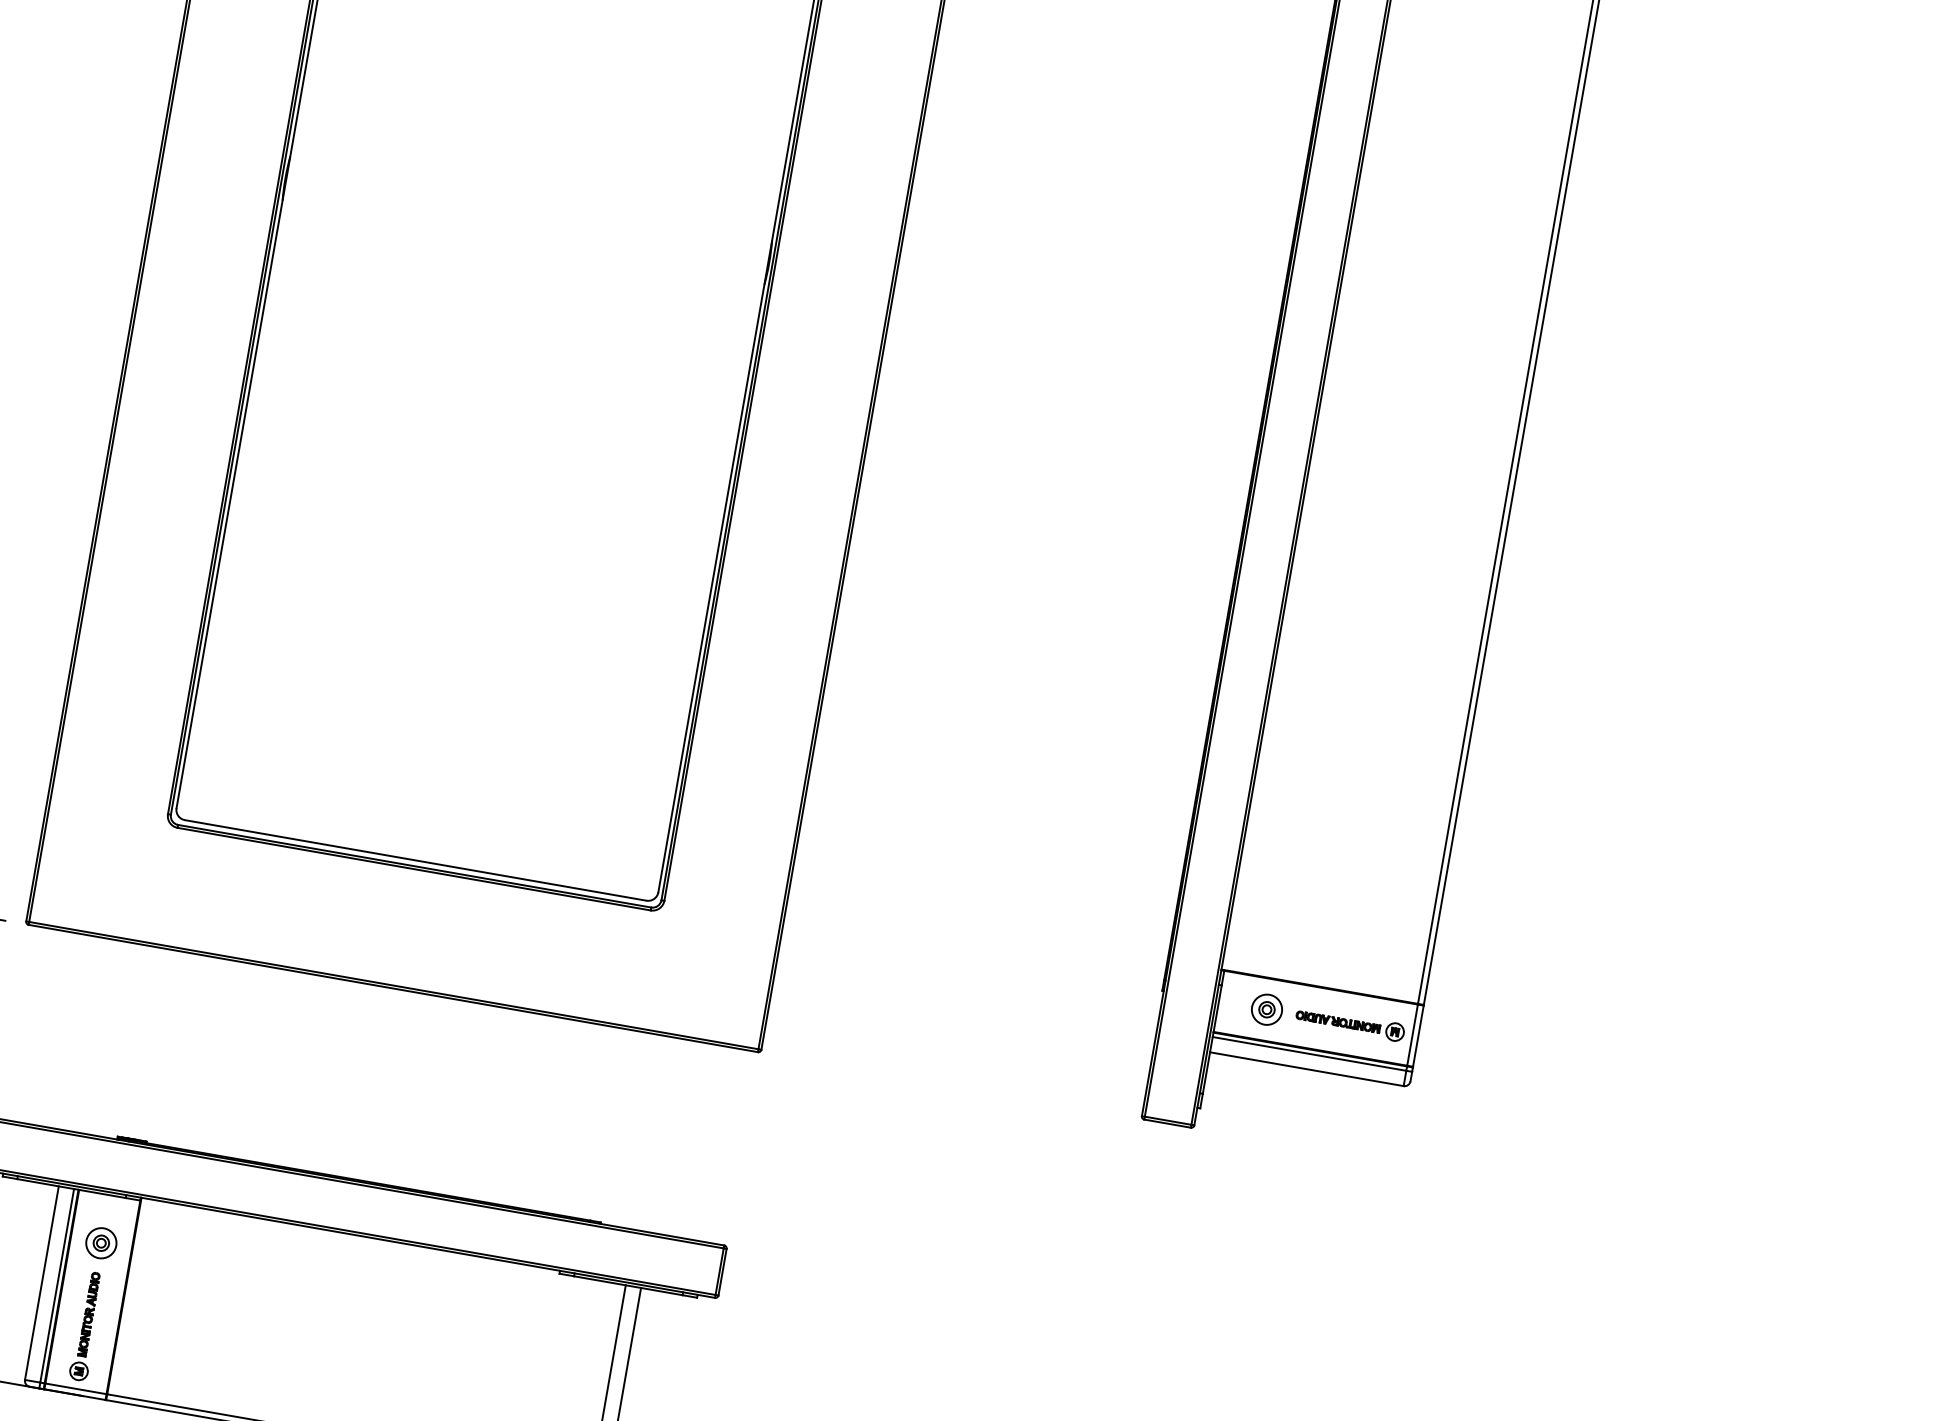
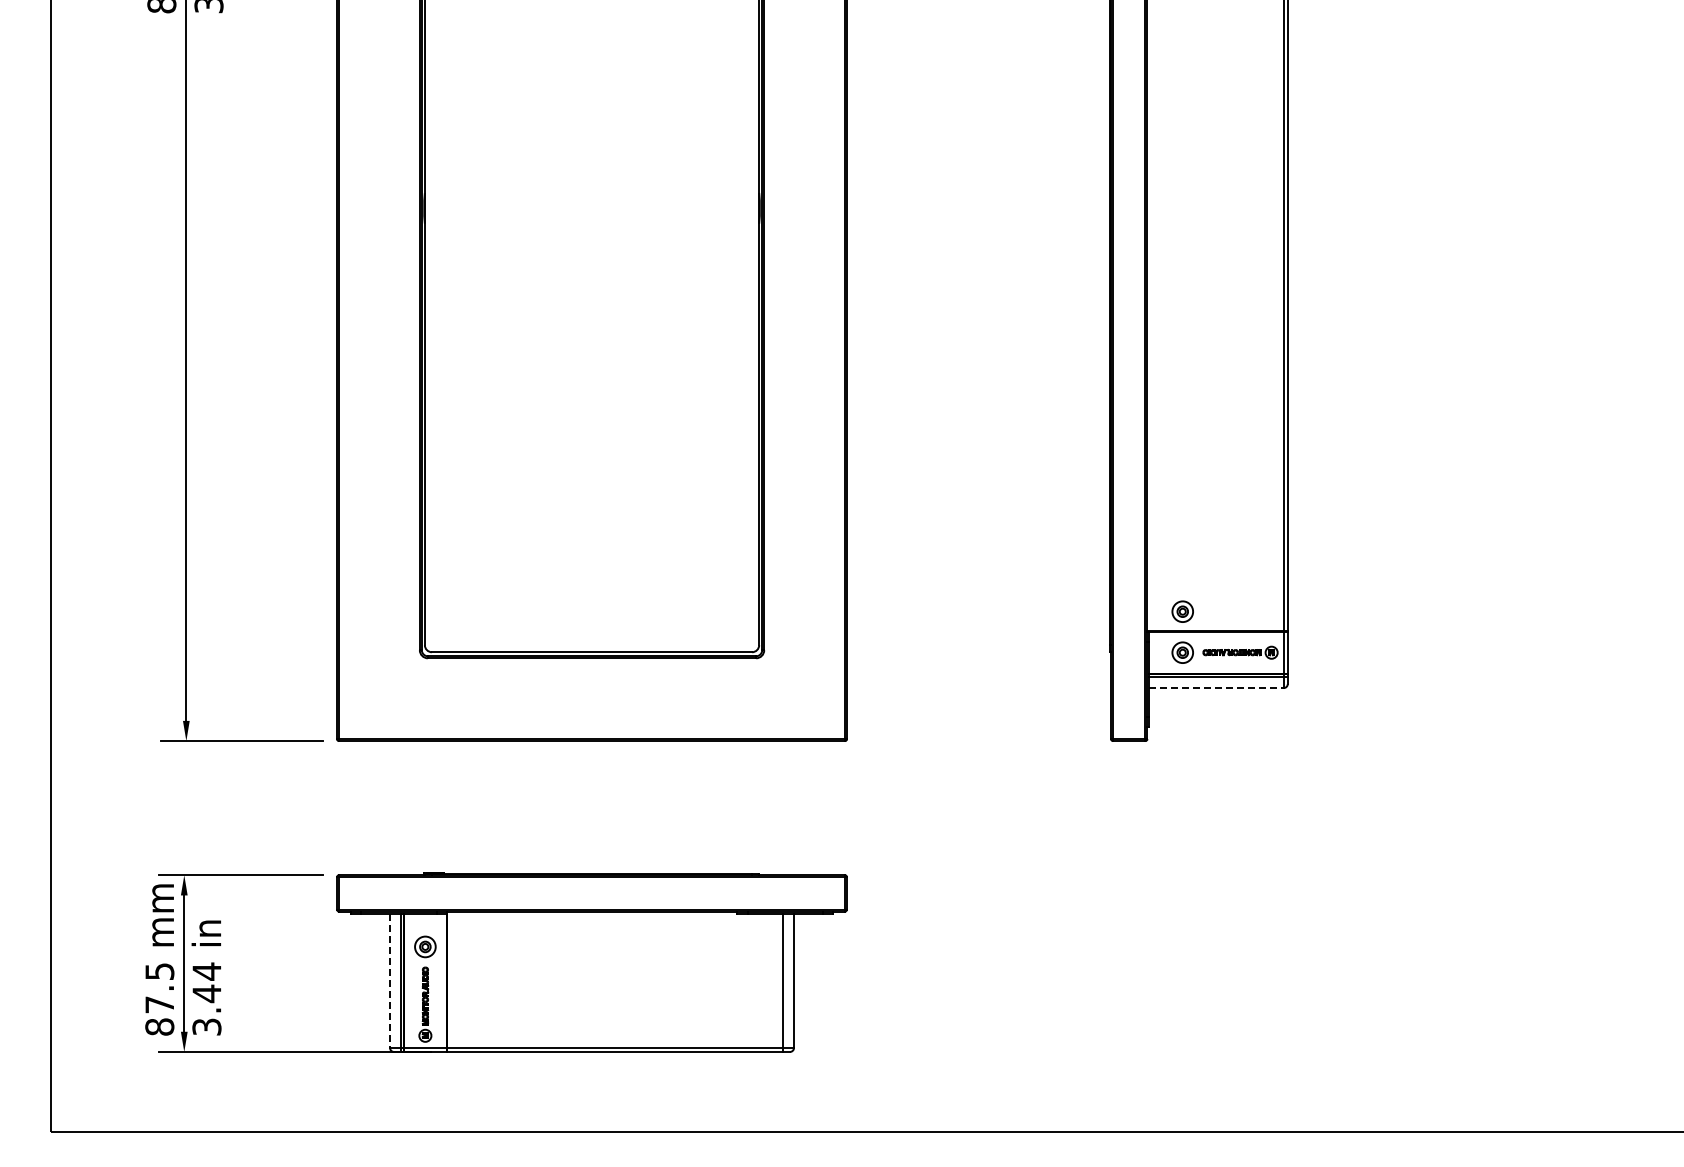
part: (1276, 950) -> (1182, 611), added
line: (1308, 1070) -> (1217, 688), solid -> dashed
line: (42, 1284) -> (390, 981), solid -> dashed

